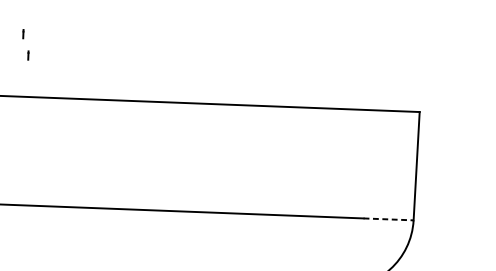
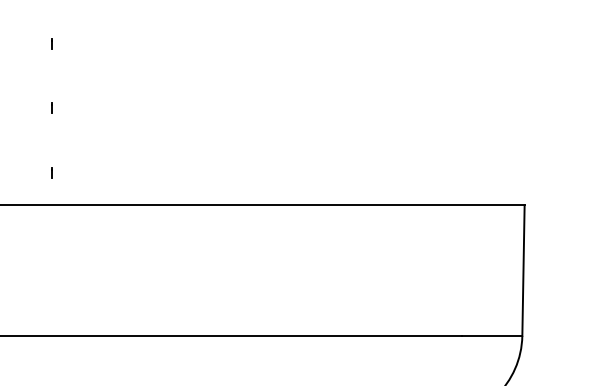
line: (23, 33) -> (51, 107), moved
line: (28, 55) -> (51, 172), moved
line: (388, 219) -> (492, 335), dashed -> solid

